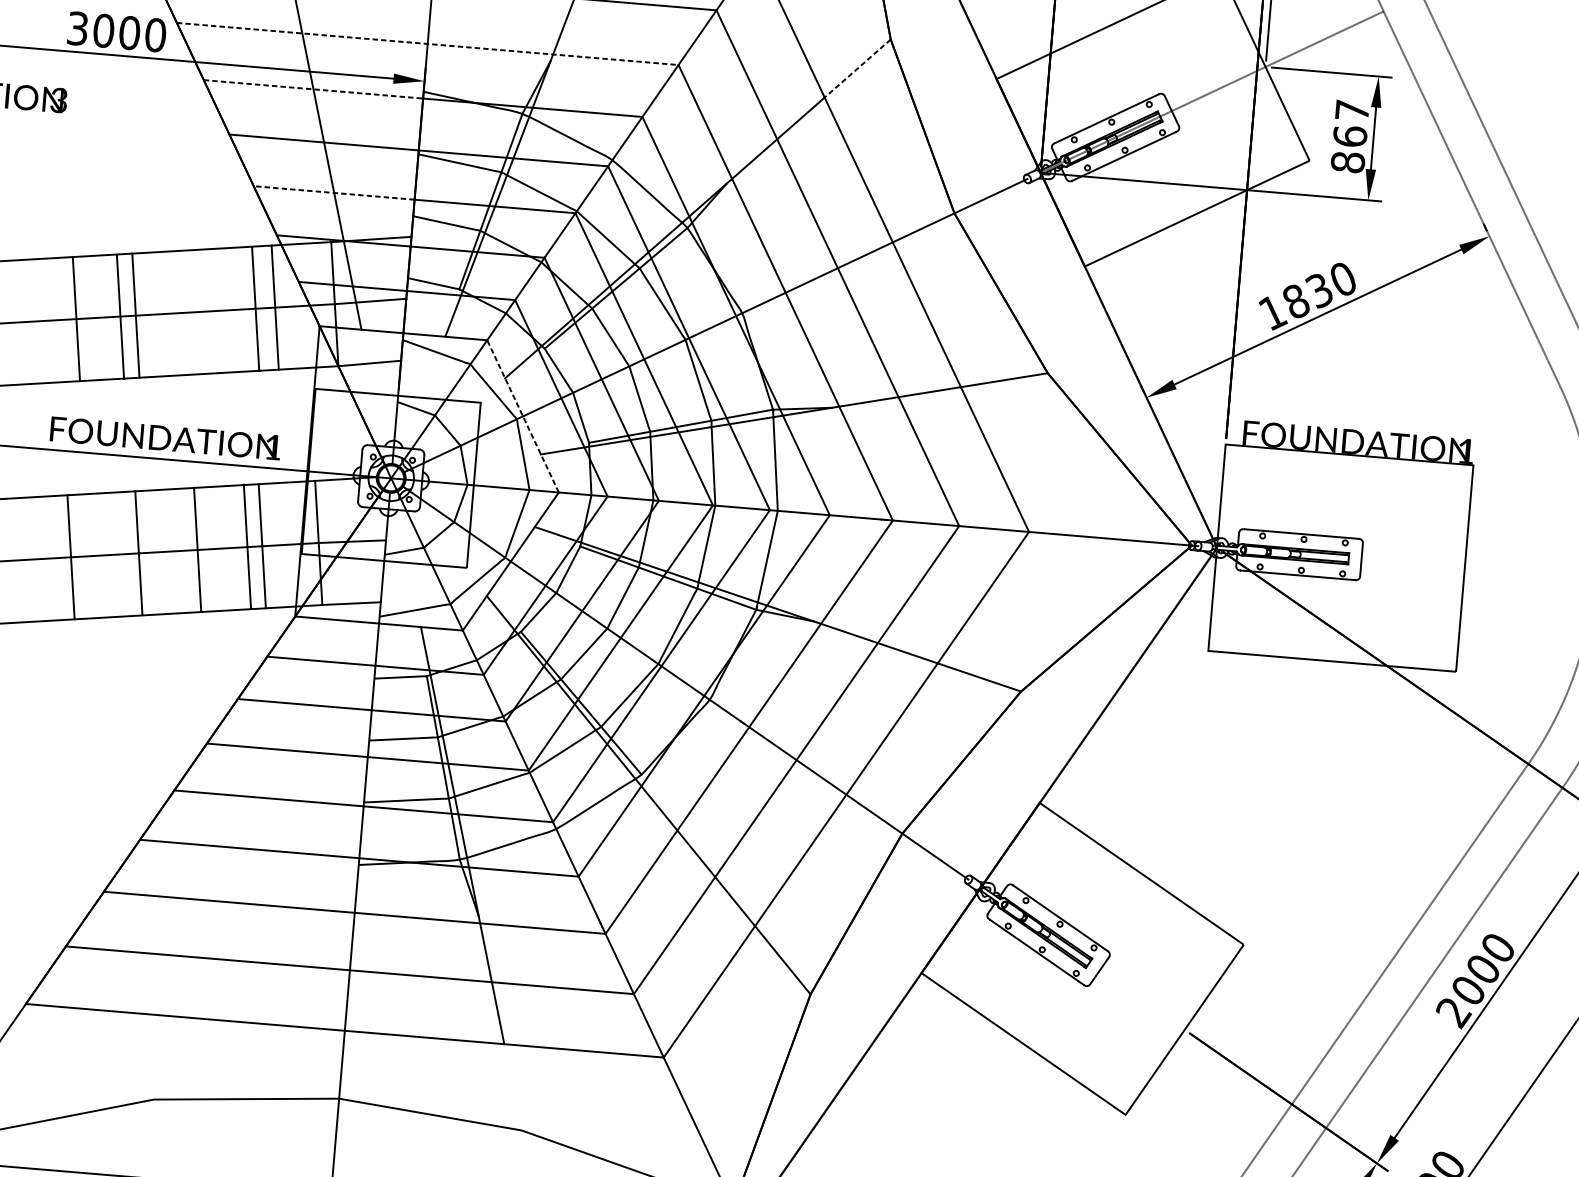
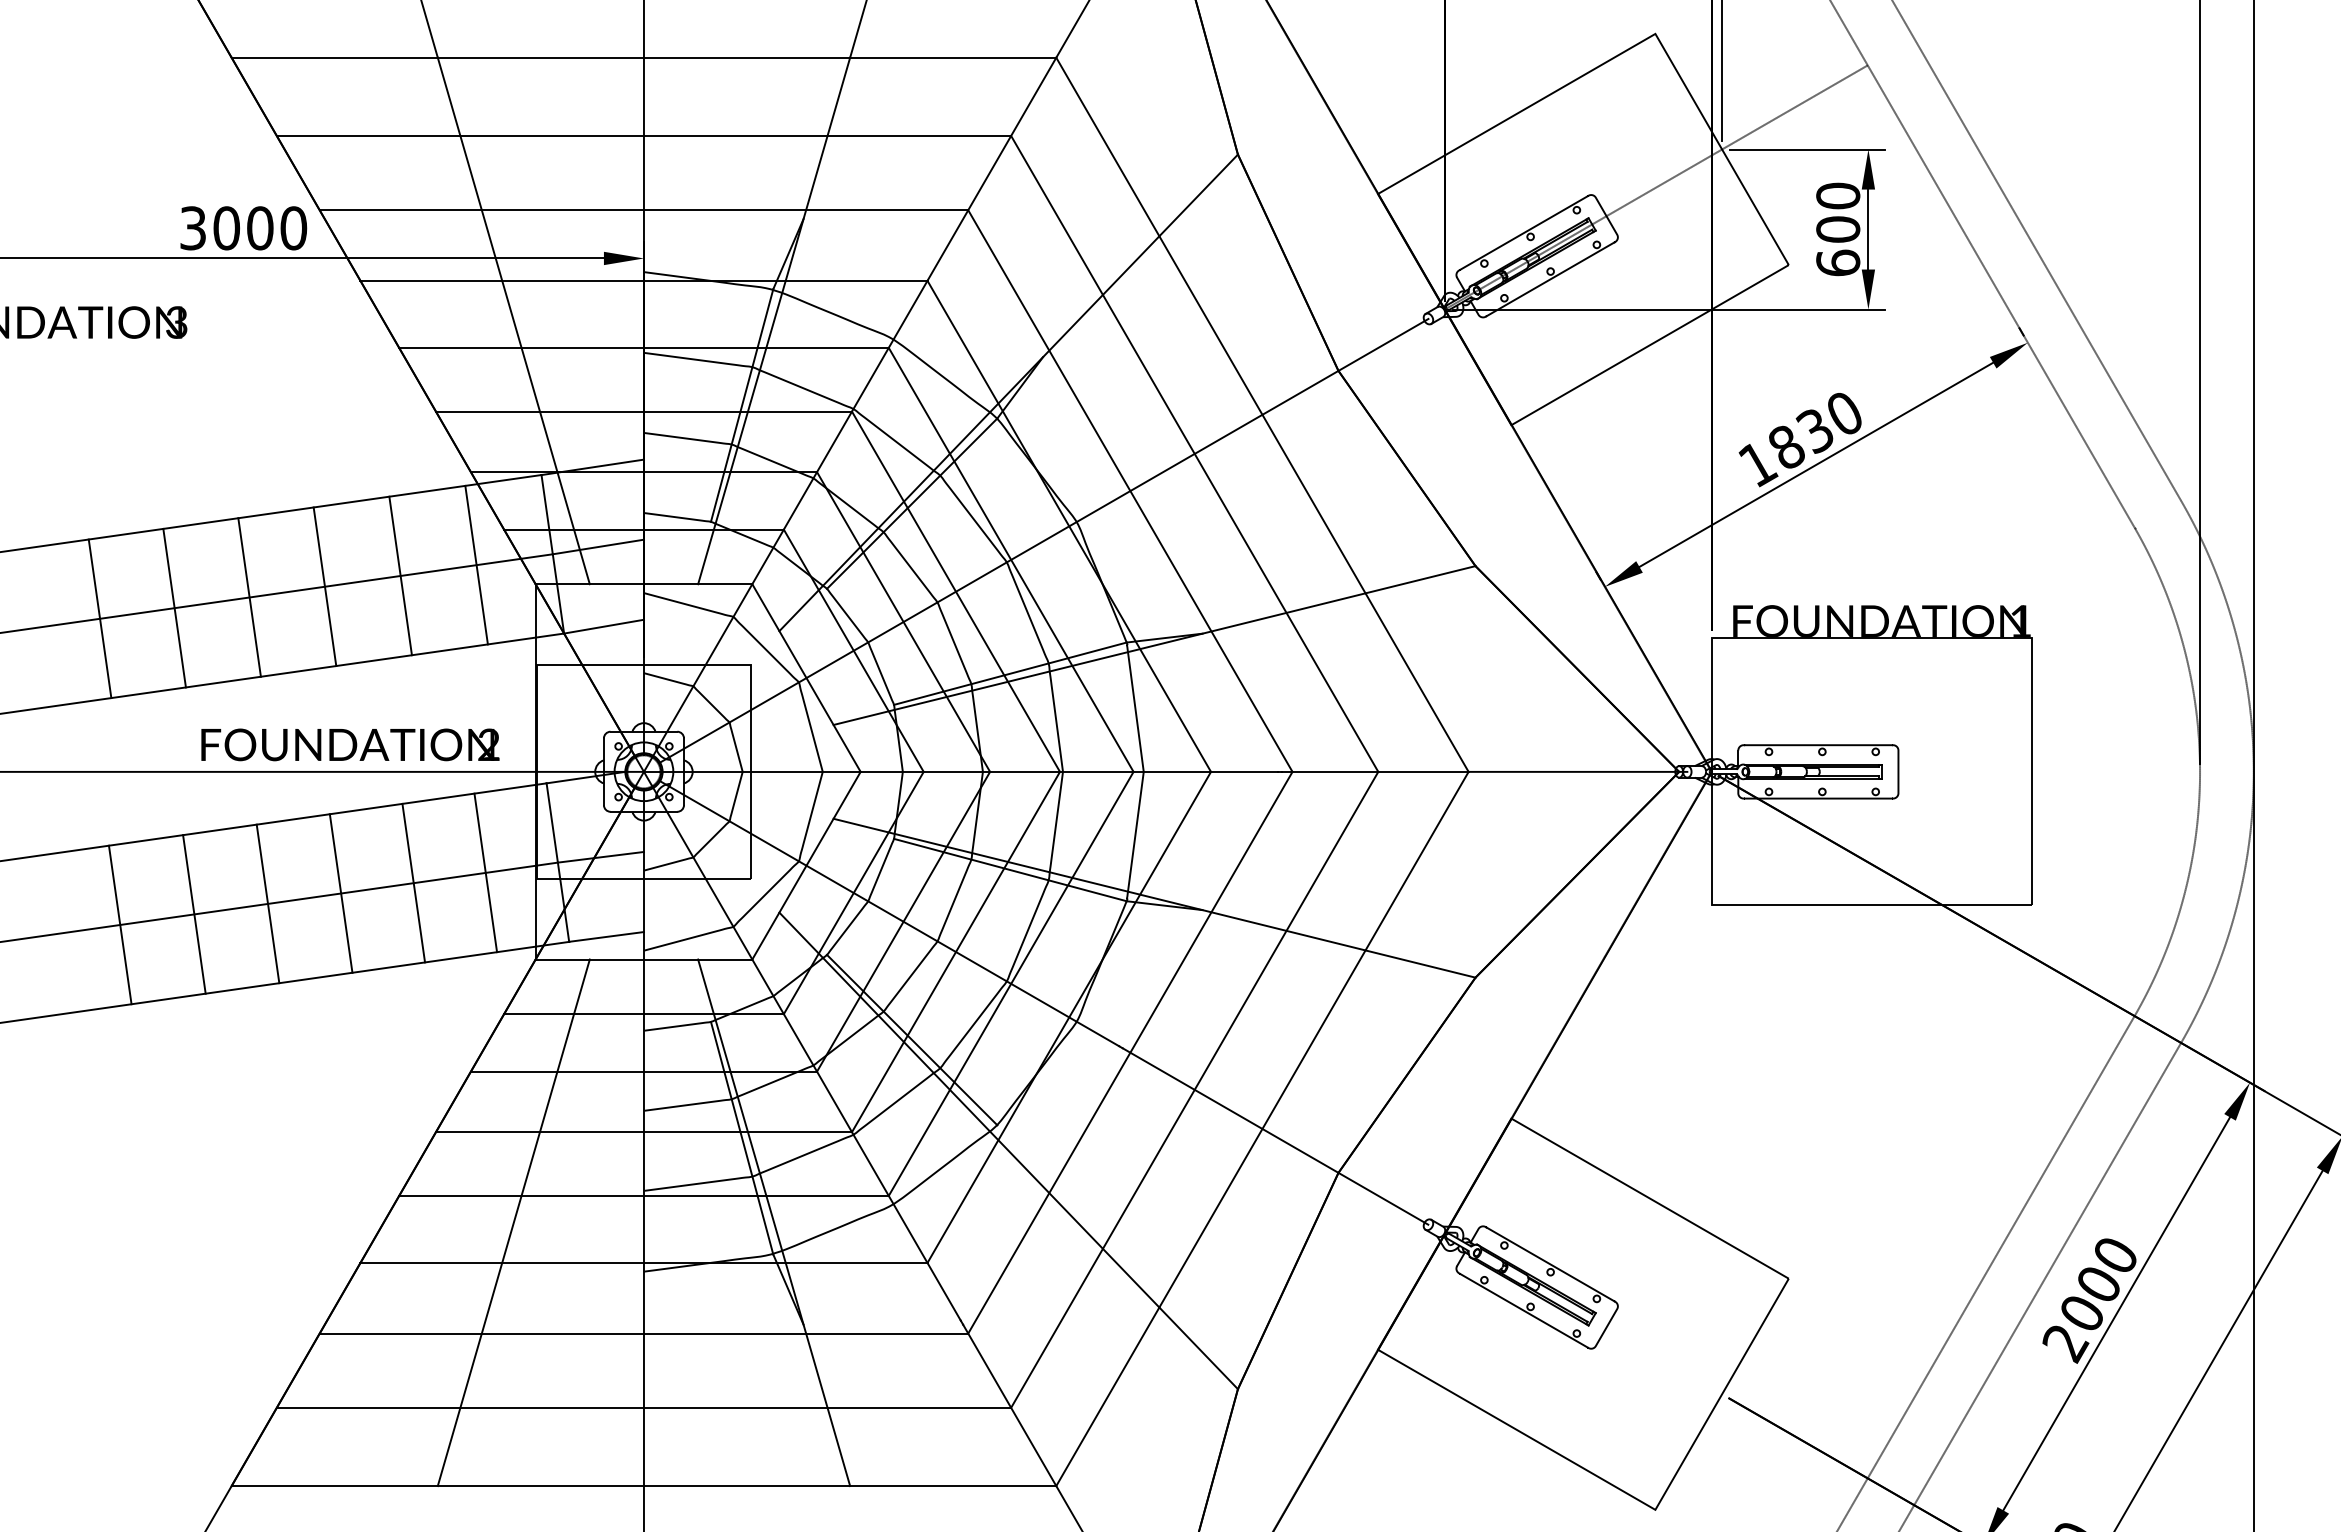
line: (428, 44) -> (644, 210), dashed -> solid
line: (857, 68) -> (1198, 195), dashed -> solid
line: (313, 89) -> (502, 280), dashed -> solid
text: (1350, 136) -> (1838, 229), 867 -> 600
line: (333, 192) -> (539, 411), dashed -> solid
line: (255, 308) -> (400, 575), moved
line: (135, 315) -> (249, 597), moved
line: (120, 316) -> (324, 586), moved
line: (76, 318) -> (174, 607), moved
line: (523, 415) -> (806, 677), dashed -> solid
text: (272, 447) -> (488, 744), 1 -> 2
line: (247, 546) -> (413, 882), moved
line: (197, 549) -> (340, 893), moved
line: (138, 552) -> (267, 903), moved
line: (71, 557) -> (194, 914), moved
line: (261, 818) -> (513, 1222), added

